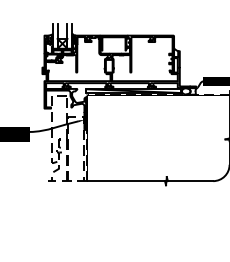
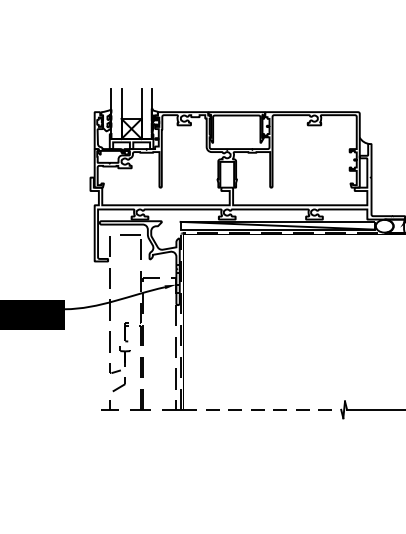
line: (126, 181) -> (262, 410), solid -> dashed

